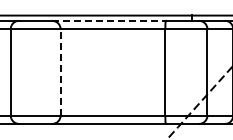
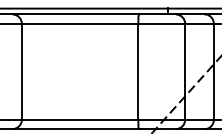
line: (110, 20) -> (77, 14), dashed -> solid
line: (60, 71) -> (21, 70), dashed -> solid

